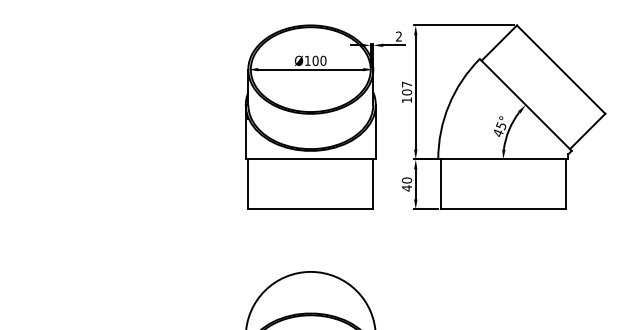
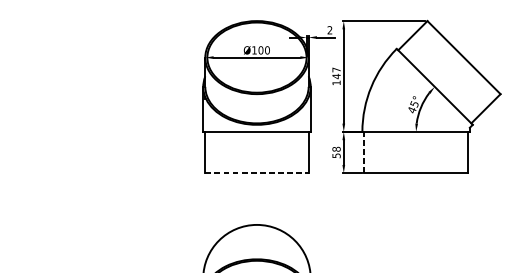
text: (406, 92) -> (336, 76), 107 -> 147
text: (407, 184) -> (336, 152), 40 -> 58
line: (440, 184) -> (364, 152), solid -> dashed
line: (311, 209) -> (257, 173), solid -> dashed

